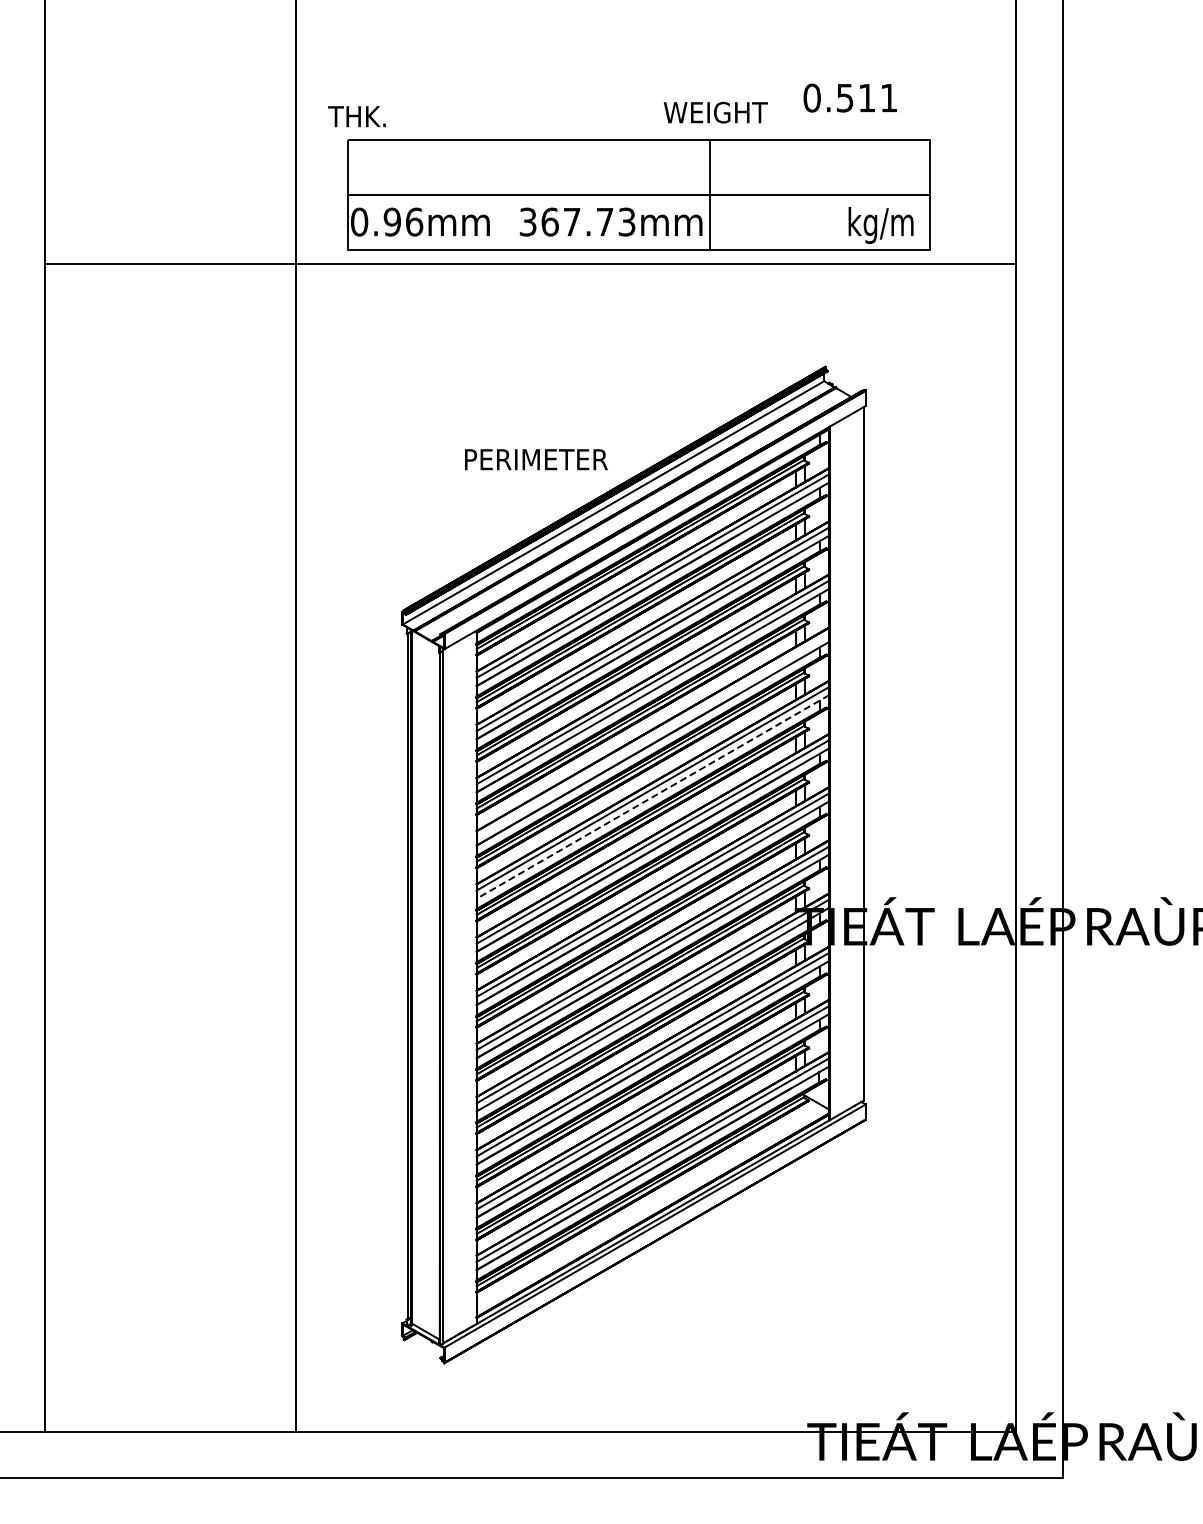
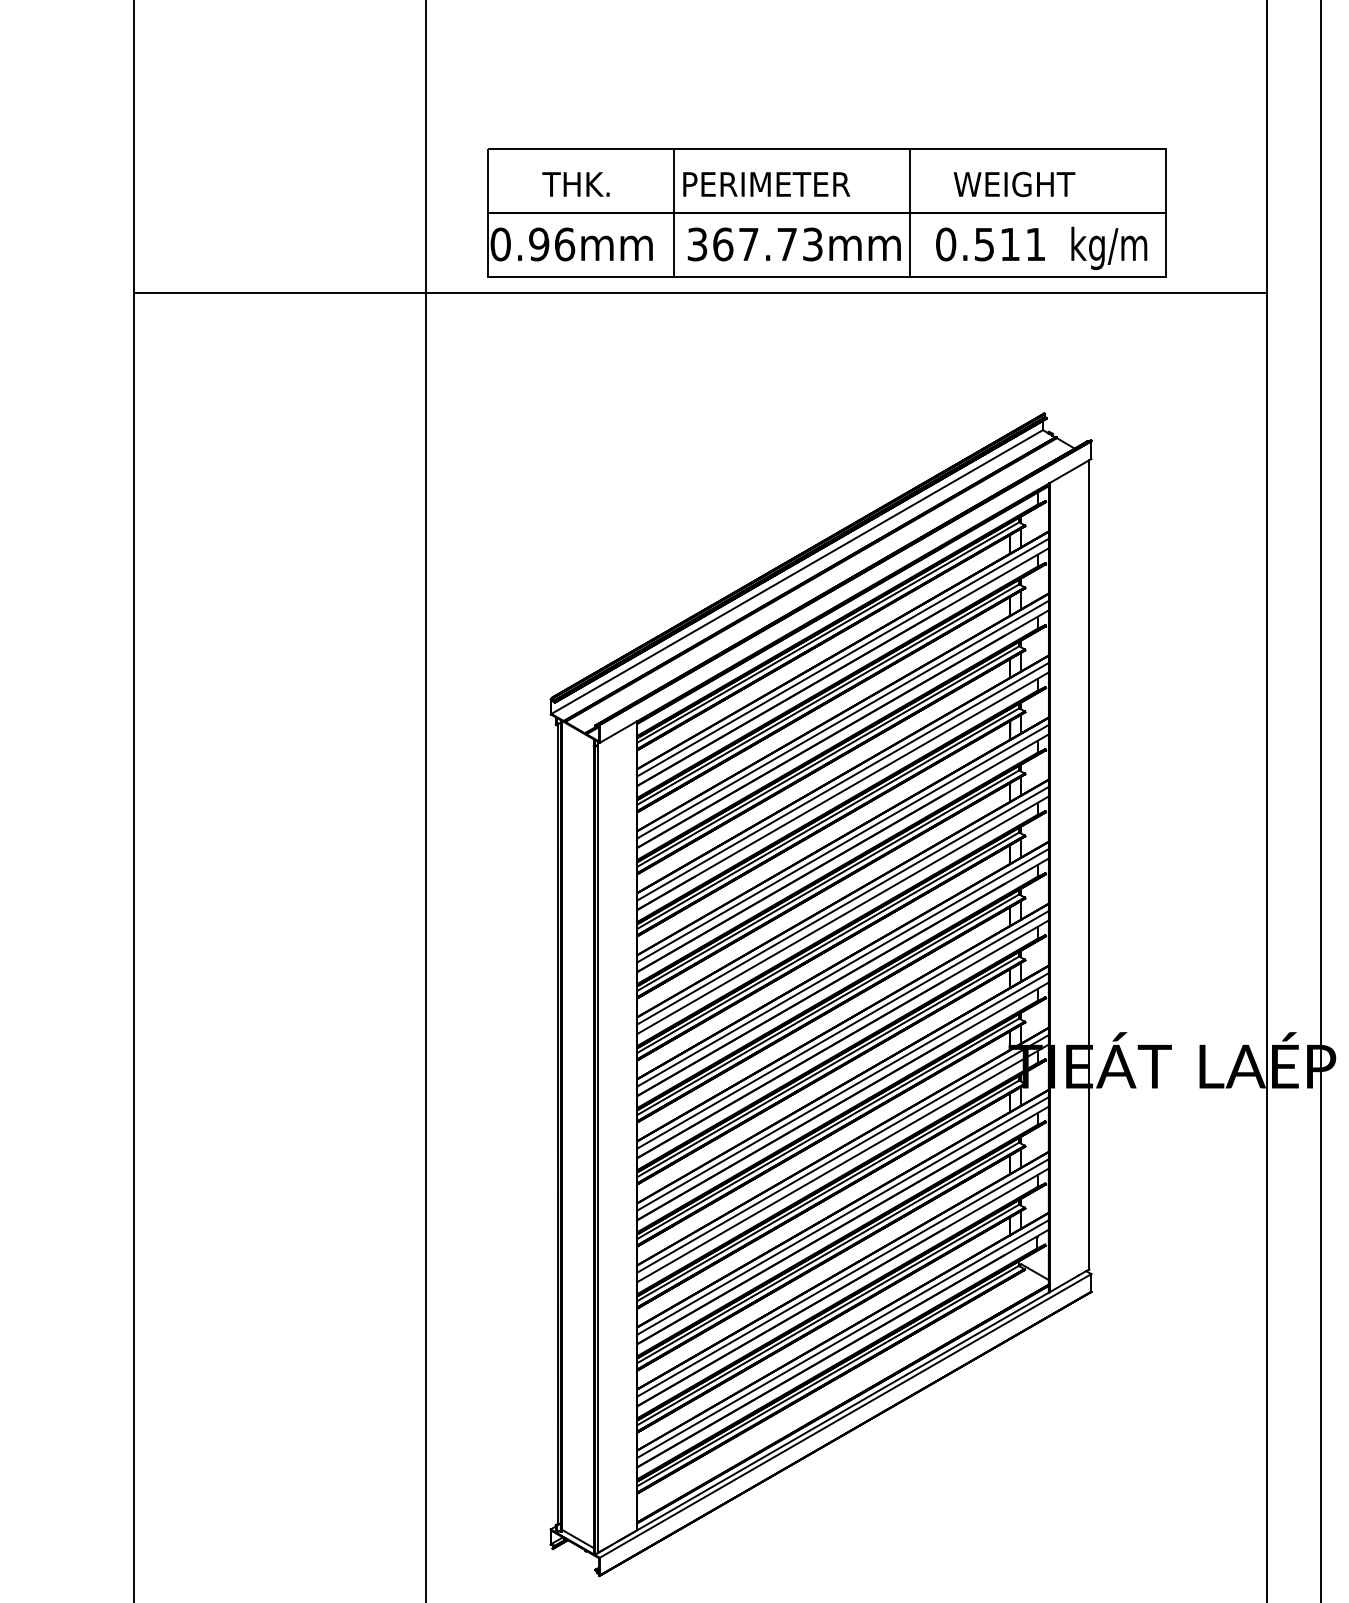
text: (849, 97) -> (989, 243), moved
text: (715, 112) -> (1014, 184), moved
text: (356, 116) -> (575, 184), moved
line: (508, 195) -> (674, 213), added
text: (536, 459) -> (766, 184), moved
line: (652, 735) -> (842, 843), added
line: (652, 796) -> (842, 914), dashed -> solid

